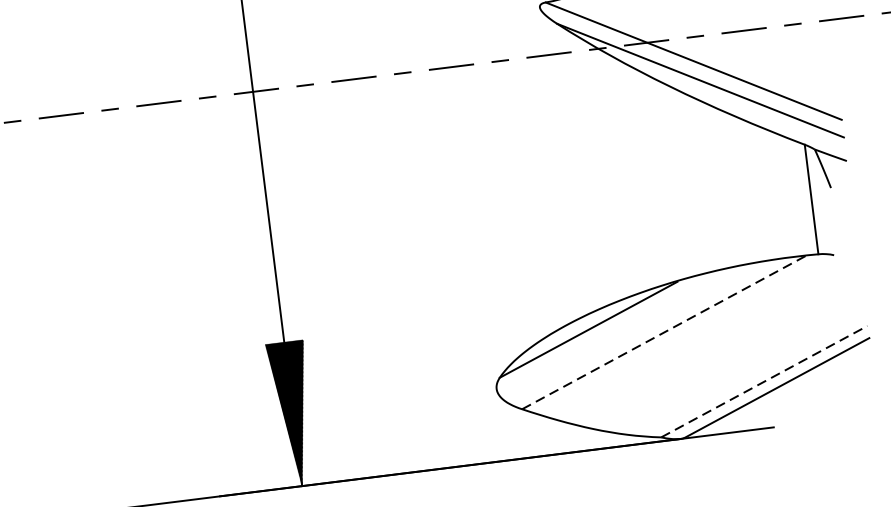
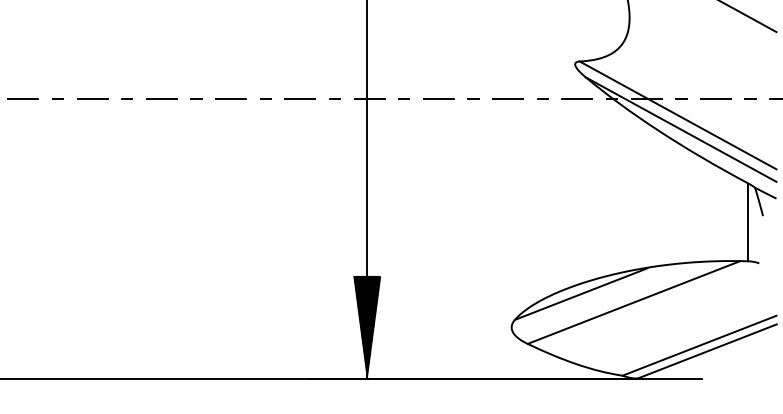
line: (663, 332) -> (633, 302), dashed -> solid
line: (764, 381) -> (699, 345), dashed -> solid

